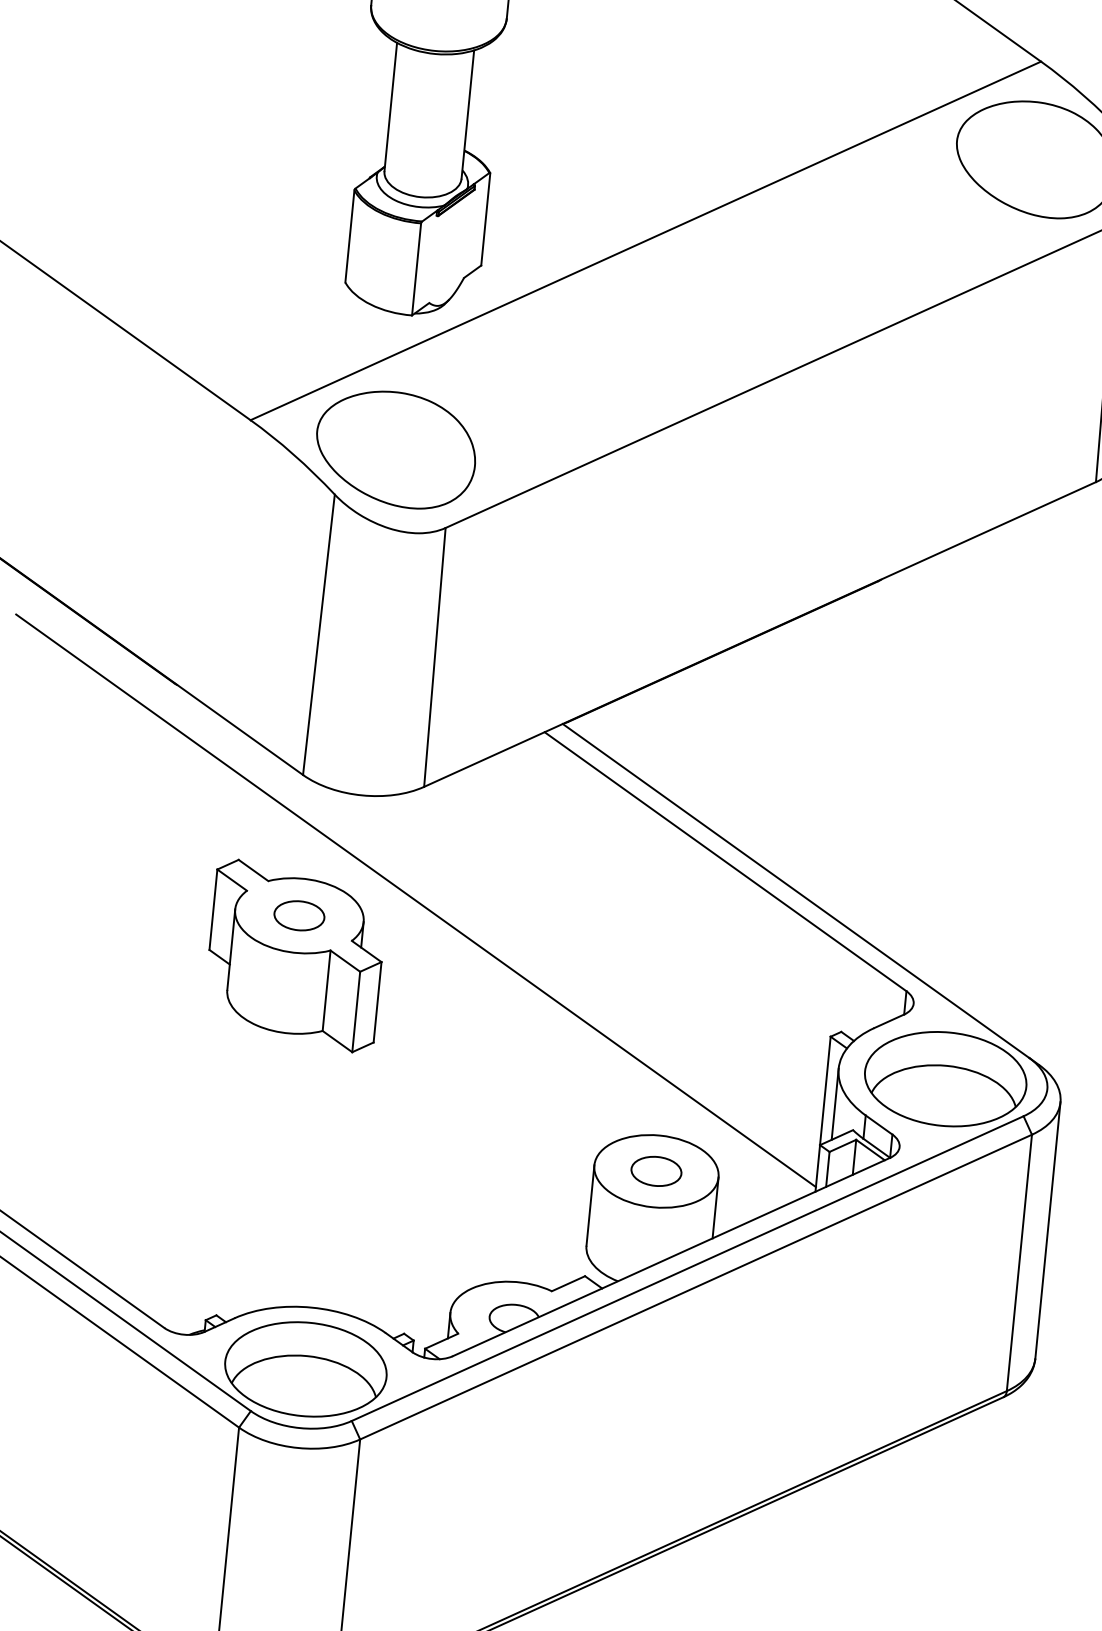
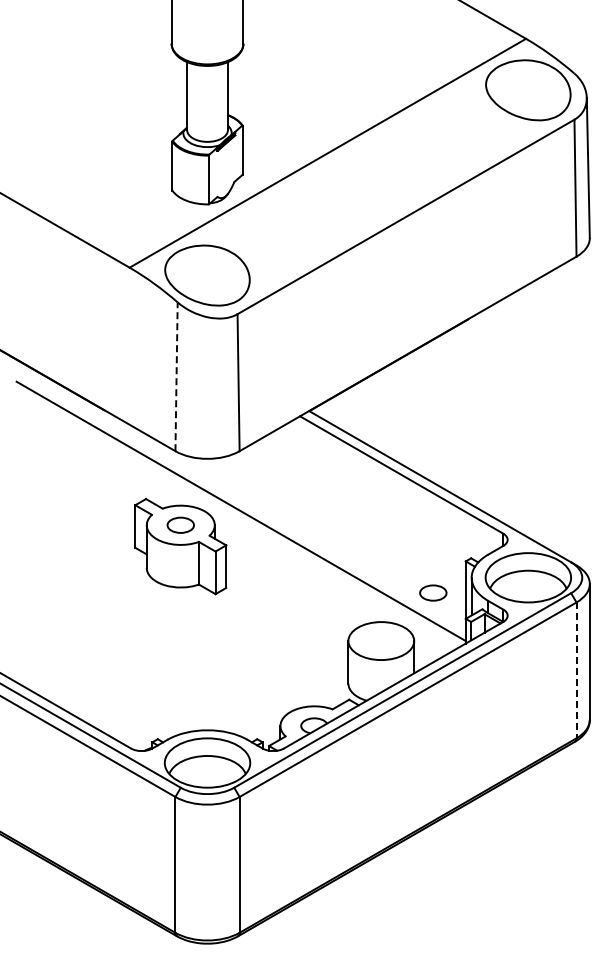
line: (318, 634) -> (176, 376), solid -> dashed
part: (656, 1170) -> (433, 592), moved
line: (1019, 1263) -> (576, 670), solid -> dashed

